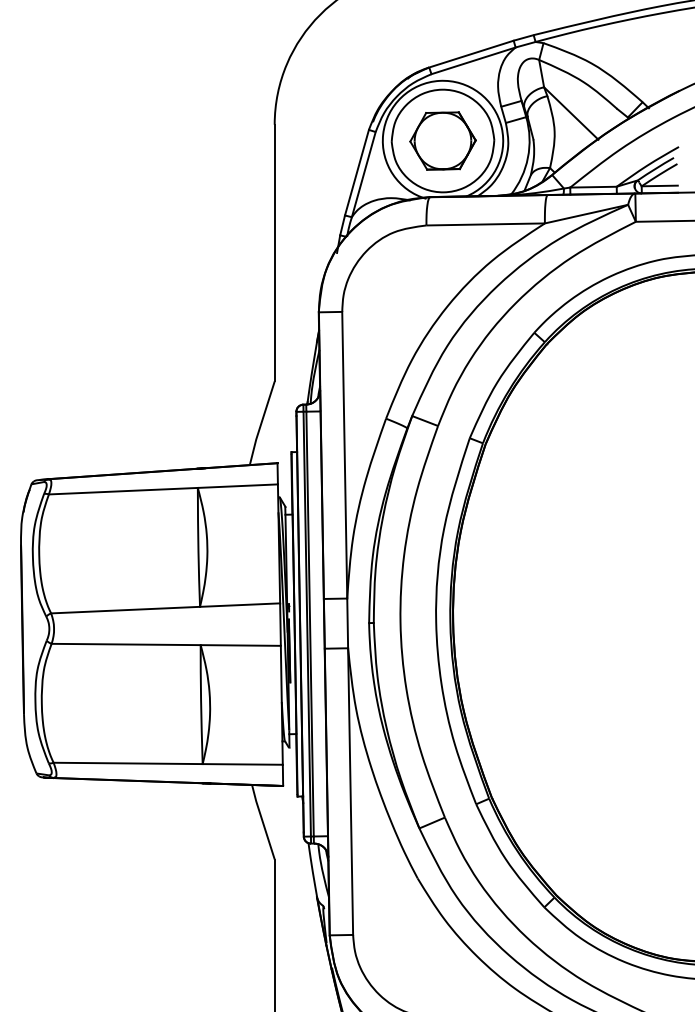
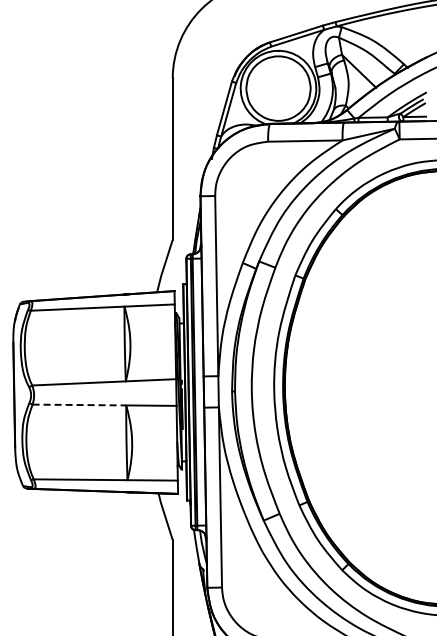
part: (442, 140) -> (278, 88), removed
line: (126, 645) -> (79, 405), solid -> dashed

